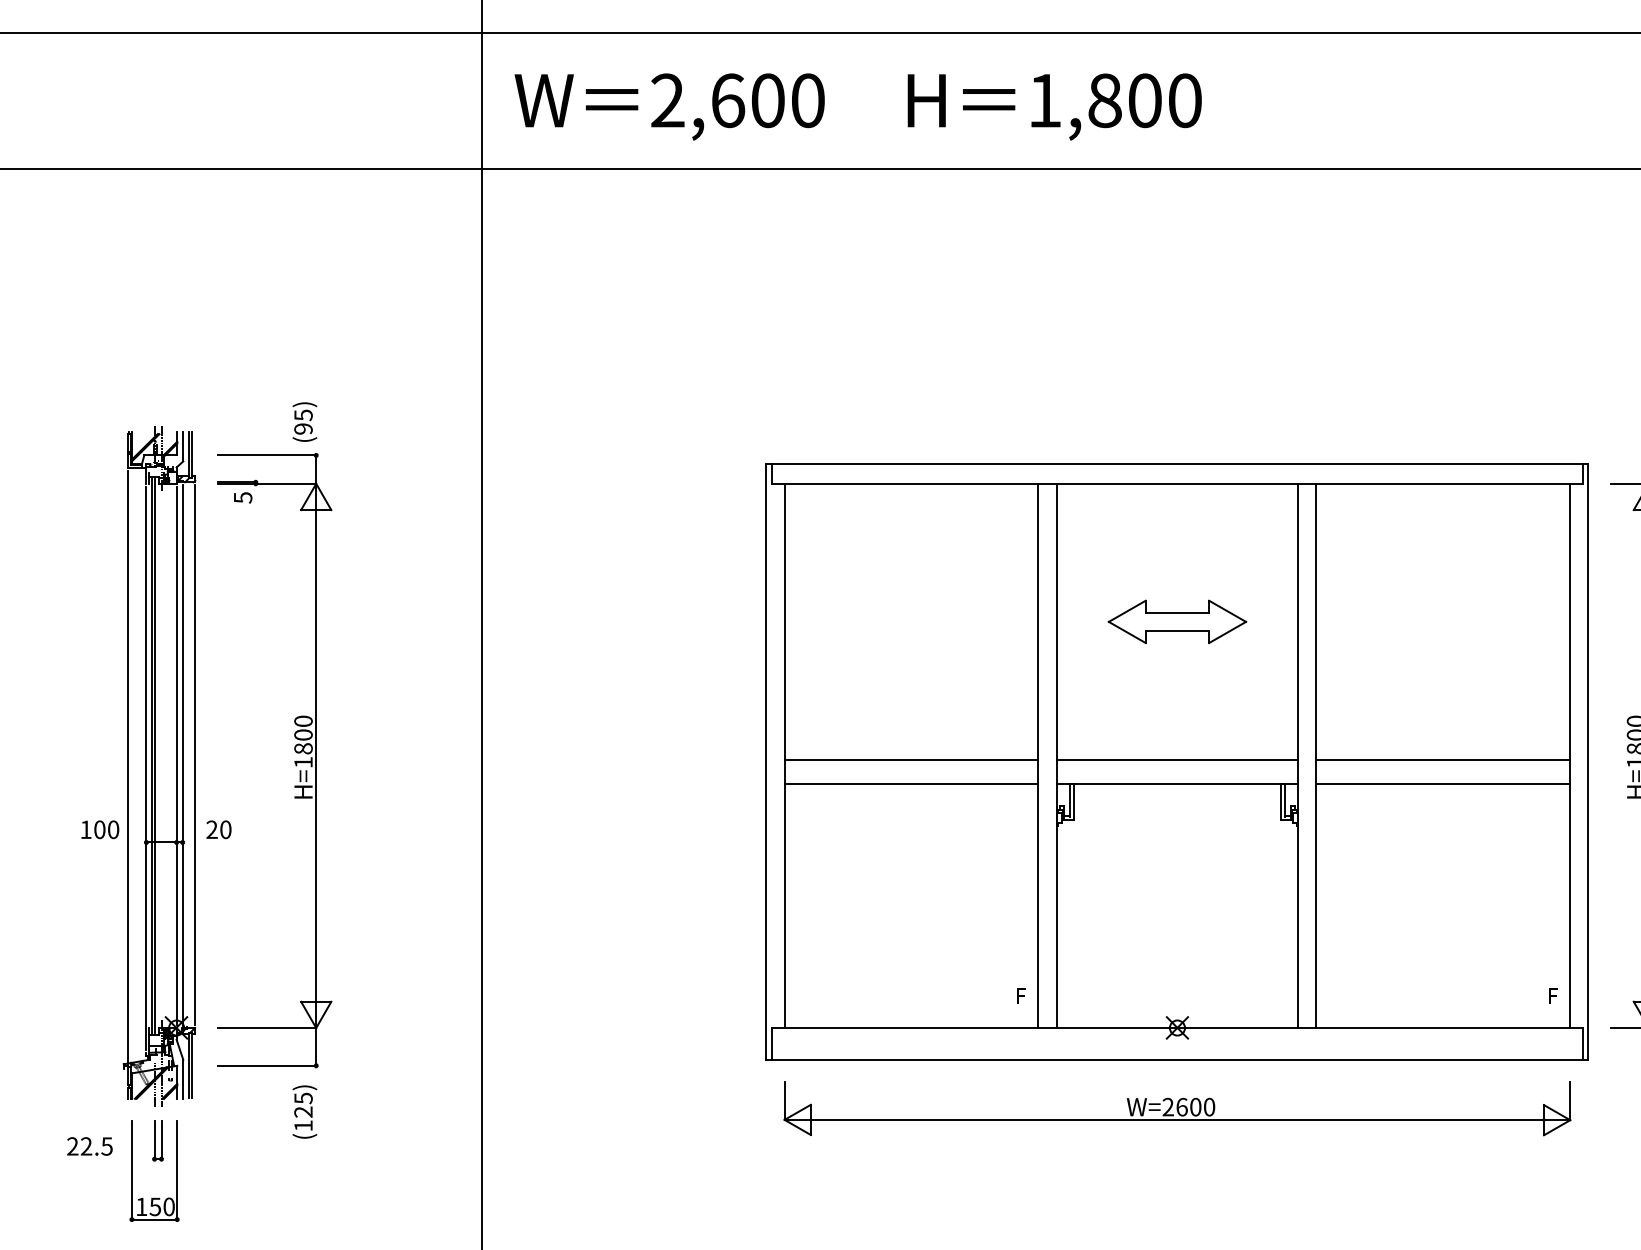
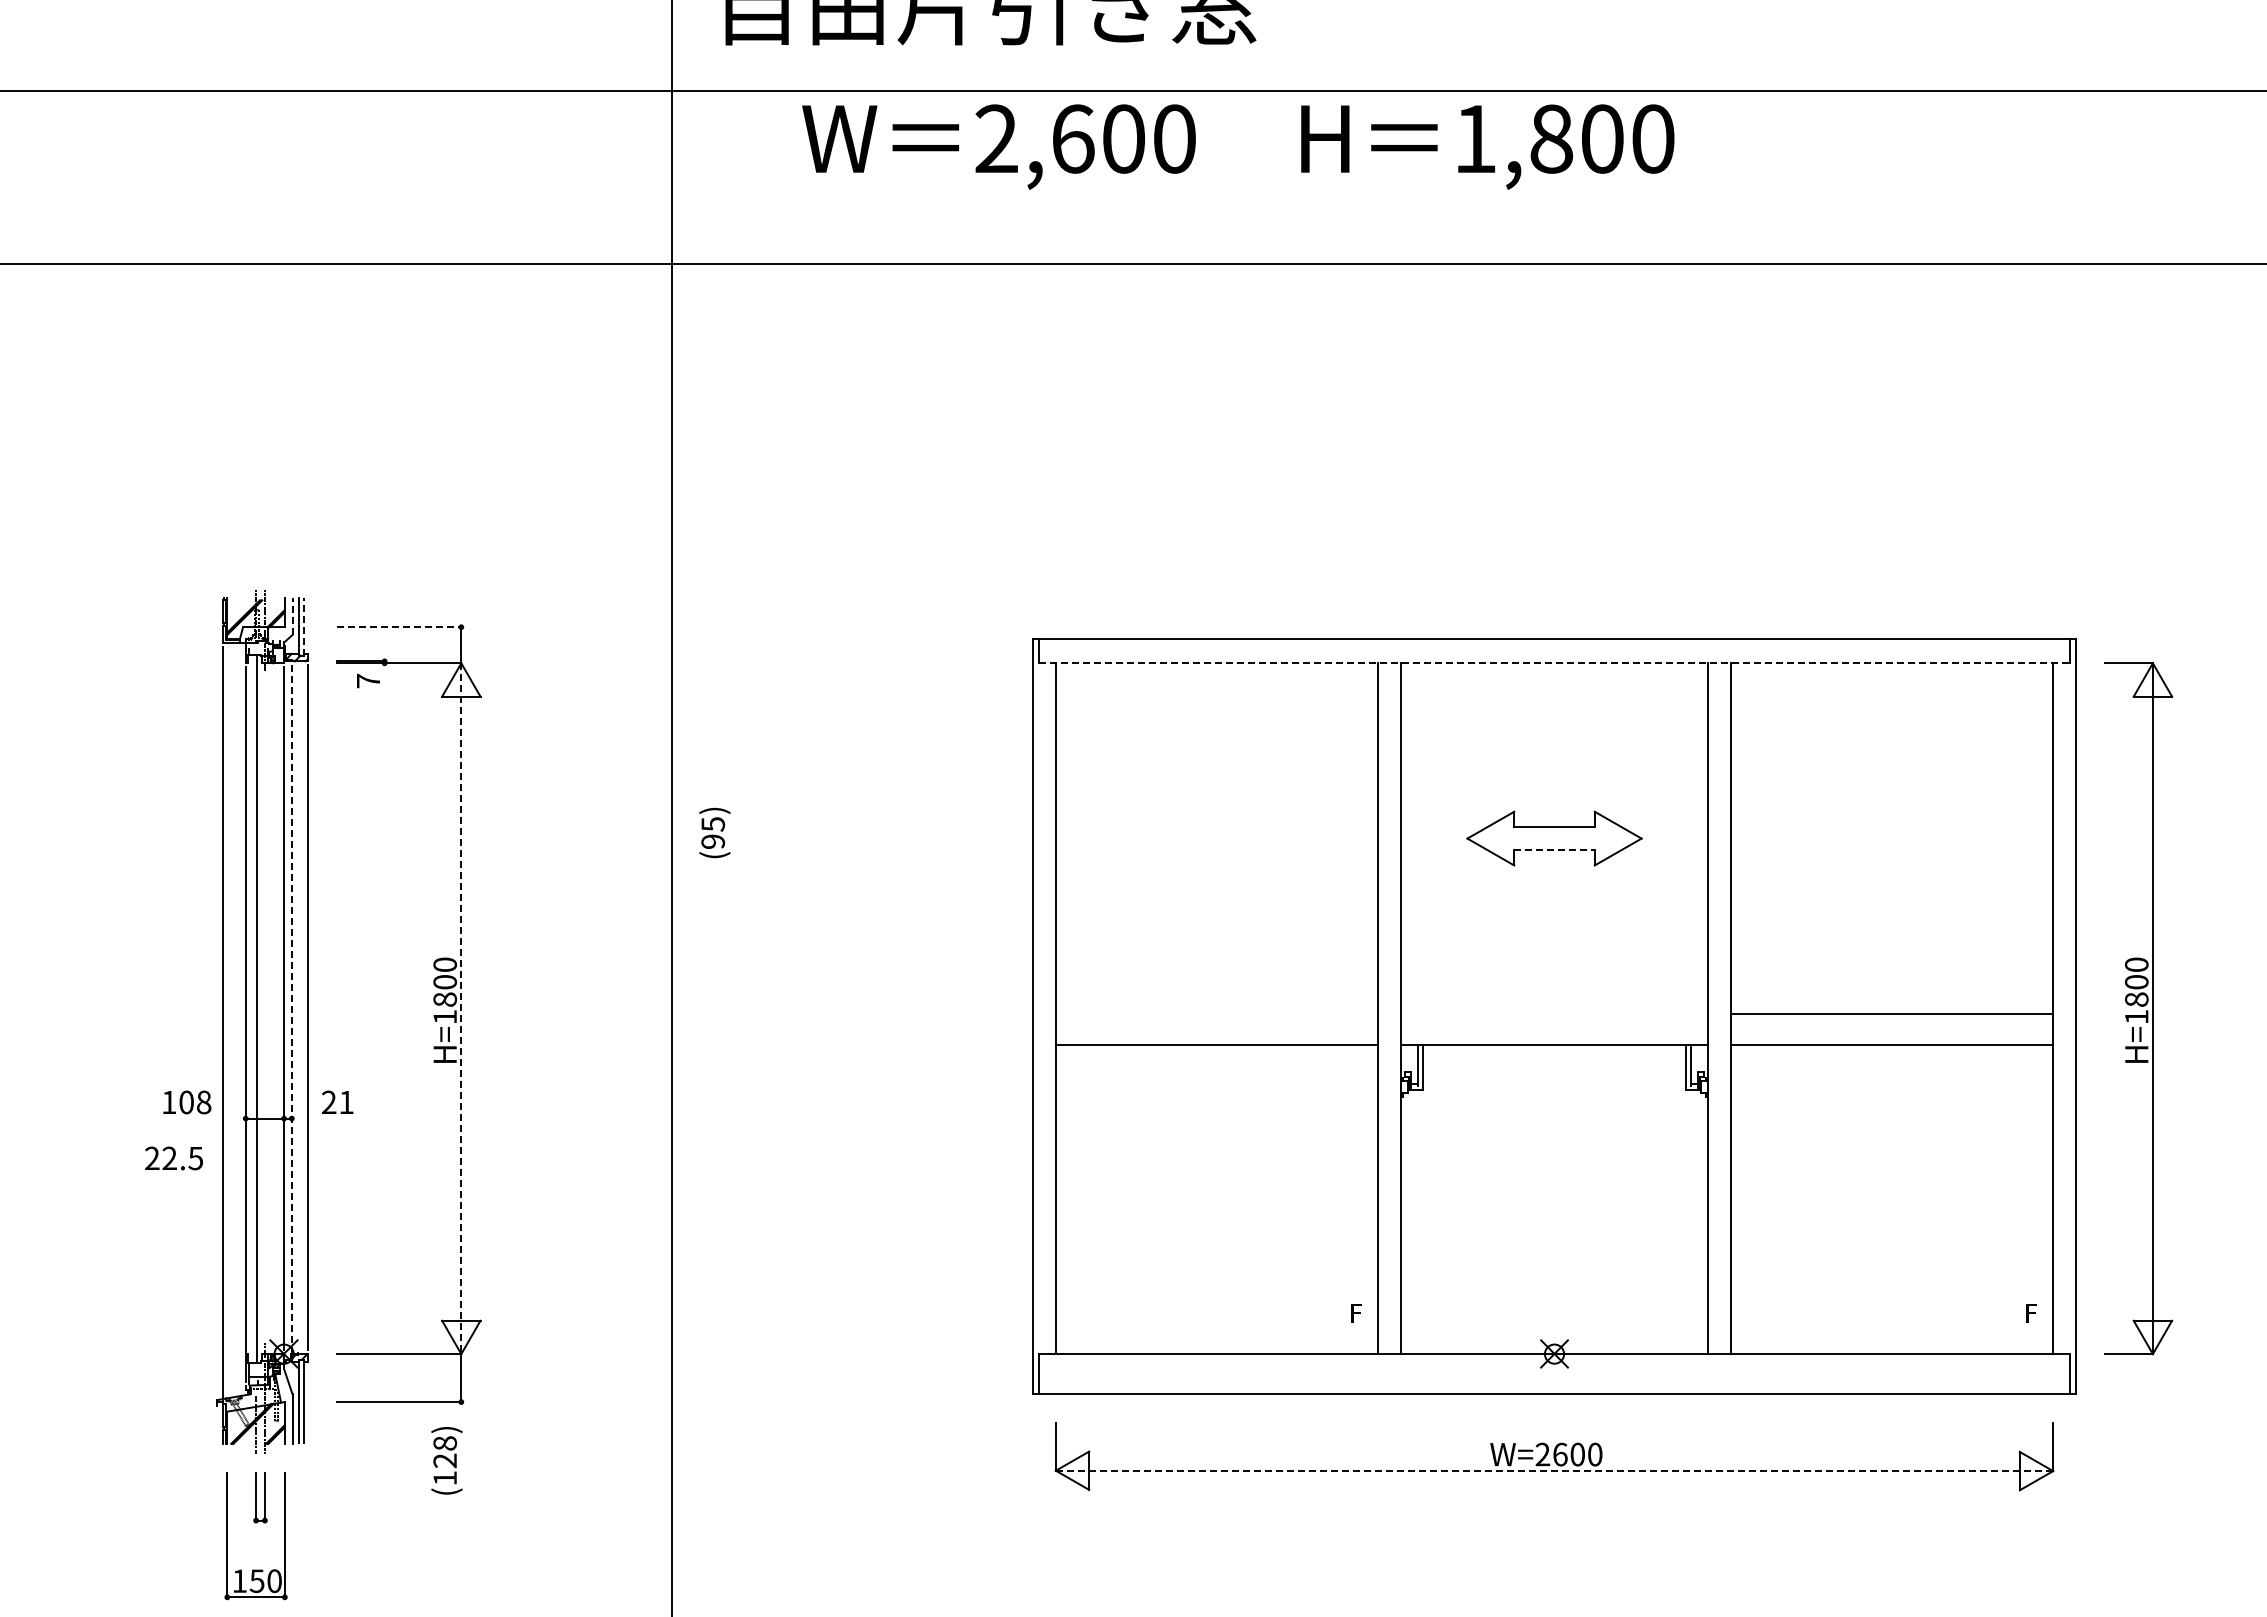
text: (858, 106) -> (1238, 146), moved
text: (304, 421) -> (714, 832), moved
line: (183, 446) -> (292, 616), solid -> dashed
line: (192, 454) -> (304, 626), solid -> dashed
line: (267, 455) -> (399, 627), solid -> dashed
line: (1178, 483) -> (1555, 663), solid -> dashed
text: (243, 497) -> (368, 680), 5 -> 7
line: (1178, 631) -> (1555, 850), solid -> dashed
line: (151, 755) -> (252, 1008), removed
line: (182, 756) -> (291, 1009), solid -> dashed
line: (316, 756) -> (461, 1009), solid -> dashed
line: (911, 759) -> (1216, 1013), removed
line: (1177, 759) -> (1554, 1013), removed
text: (113, 829) -> (204, 1102), 100 -> 108
text: (225, 829) -> (346, 1102), 20 -> 21
text: (302, 1098) -> (444, 1443), (125) -> (128)
line: (1177, 1120) -> (1554, 1471), solid -> dashed
text: (89, 1146) -> (173, 1158), moved

